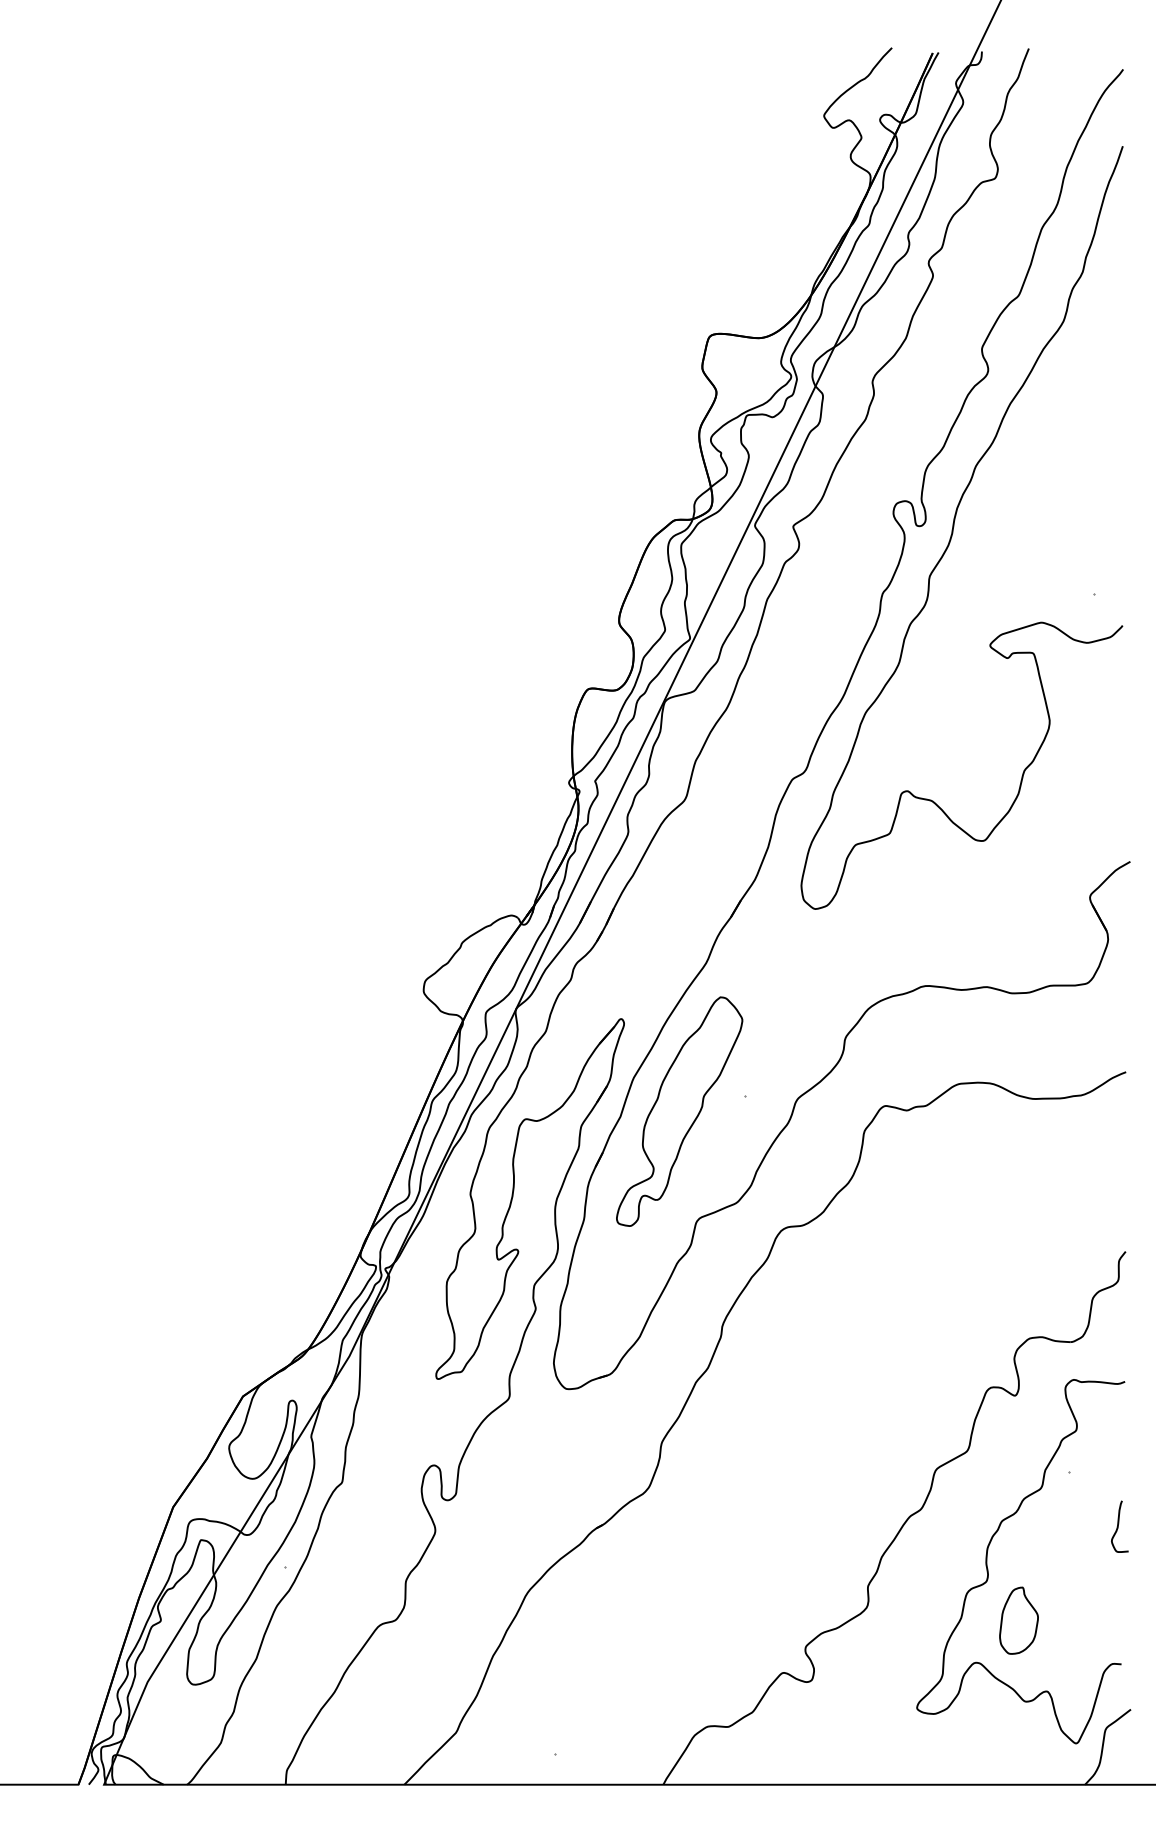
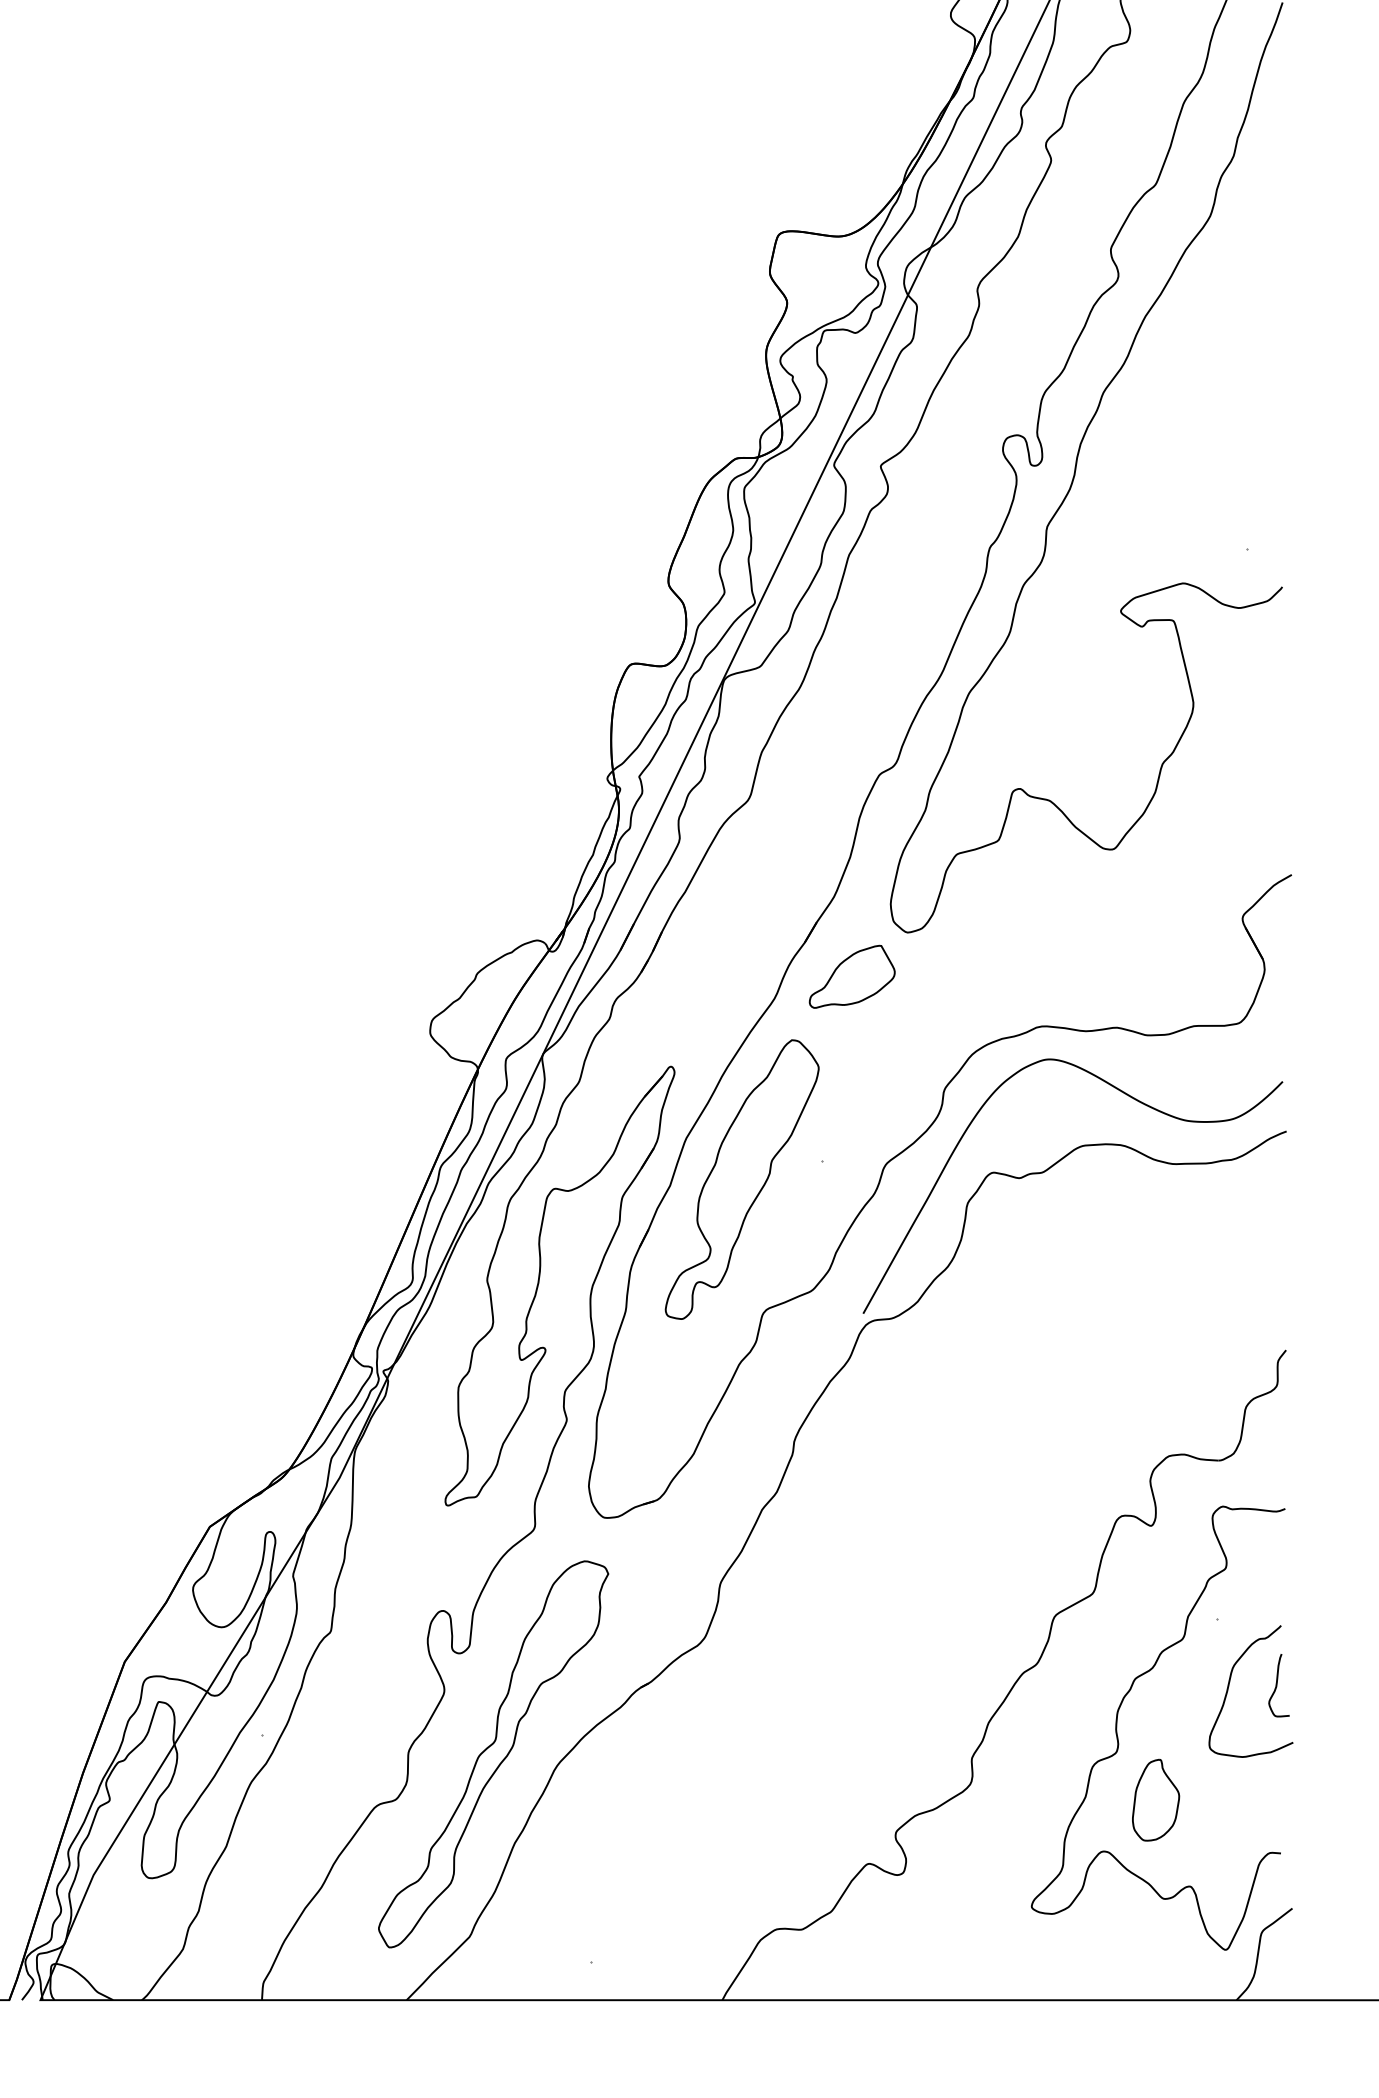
part: (769, 945) -> (851, 977), added
curve: (990, 1040) -> (1121, 1092), added
curve: (1079, 1527) -> (1229, 1686), added
part: (475, 1582) -> (493, 1753), added

